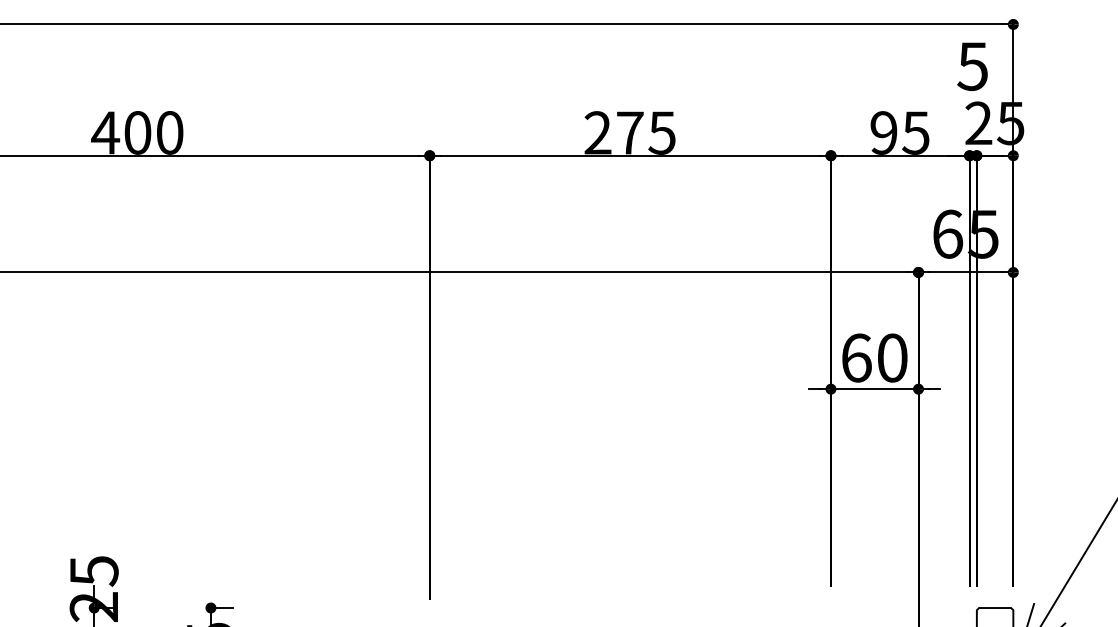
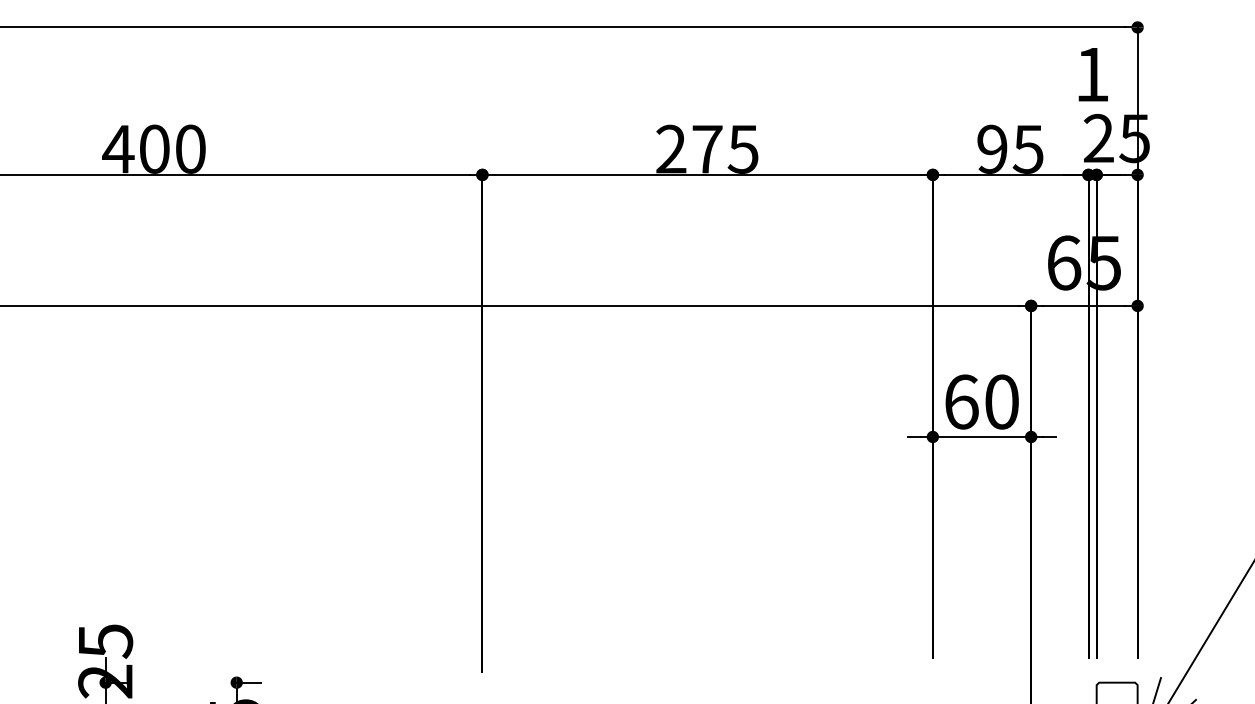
text: (972, 66) -> (1091, 74), 5 -> 1

